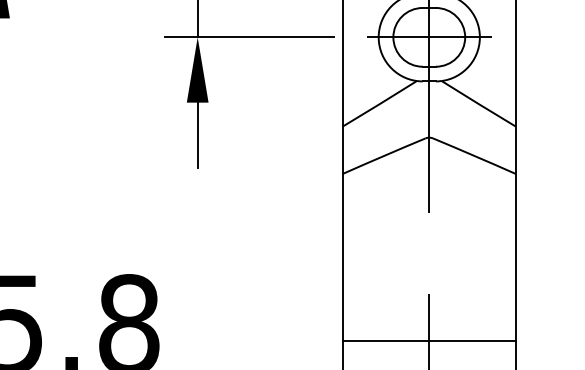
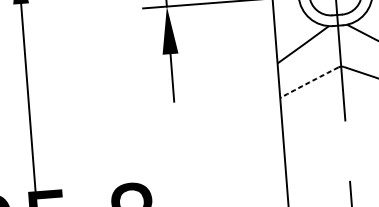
arc: (384, 155) -> (309, 82), solid -> dashed

